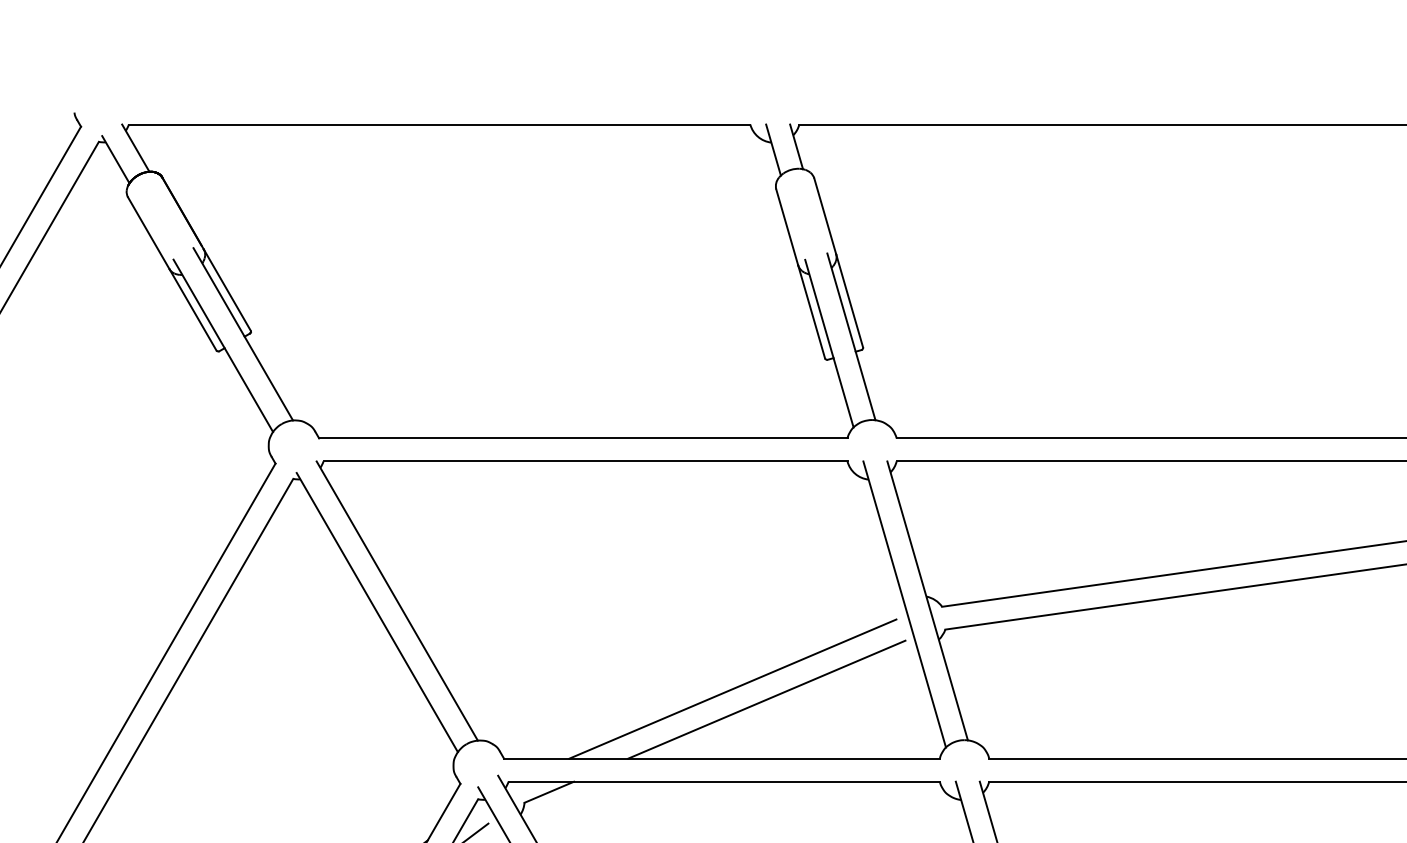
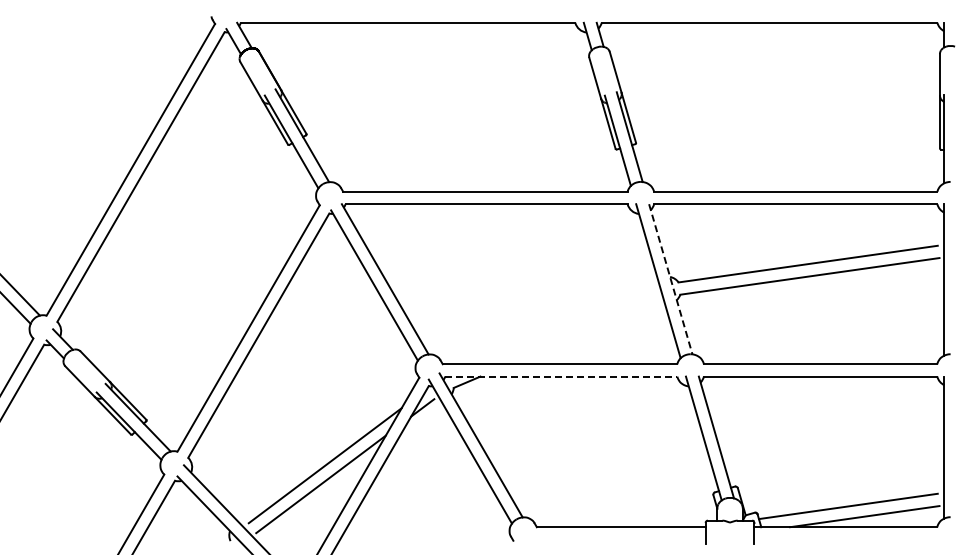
line: (927, 601) -> (670, 279), solid -> dashed
line: (732, 688) -> (565, 326), removed
line: (765, 699) -> (583, 332), removed
line: (724, 781) -> (561, 376), solid -> dashed

